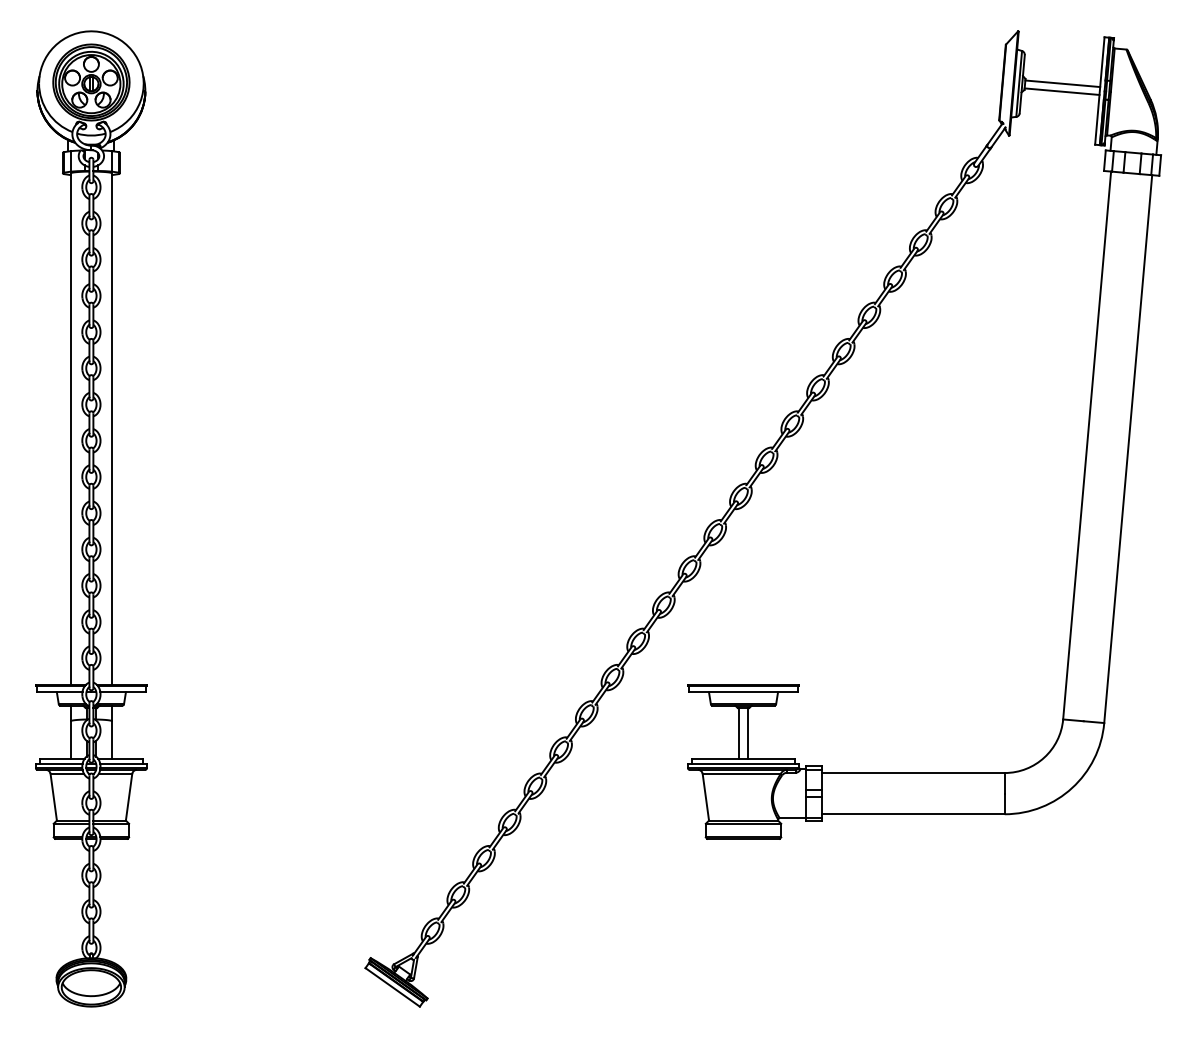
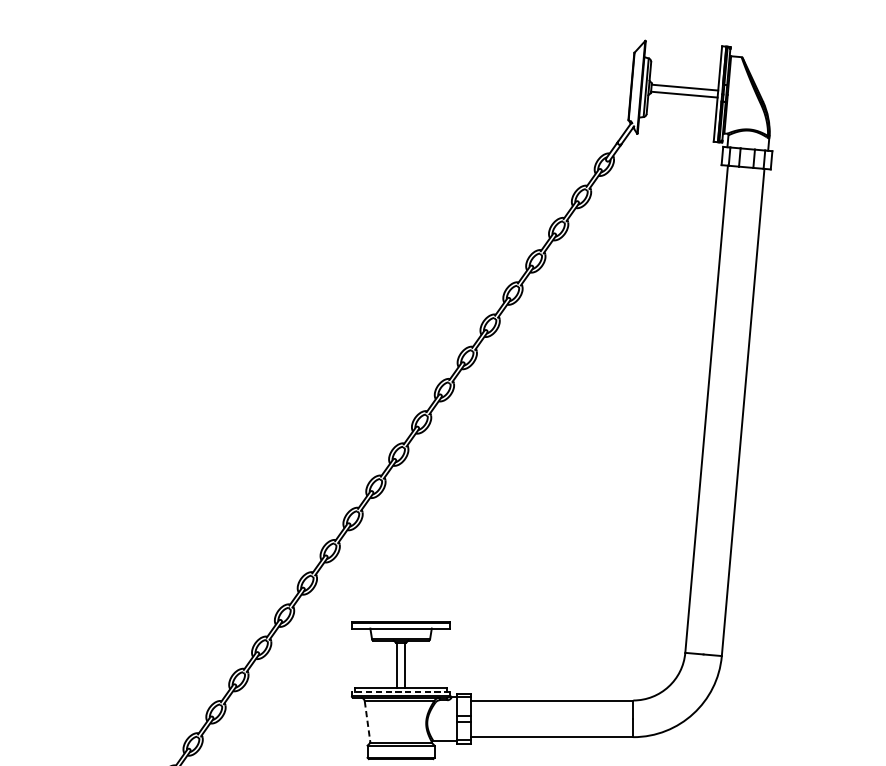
line: (743, 763) -> (401, 692), solid -> dashed
line: (705, 797) -> (367, 722), solid -> dashed

